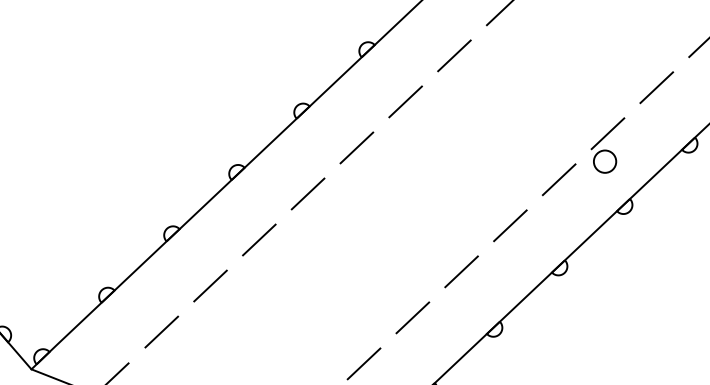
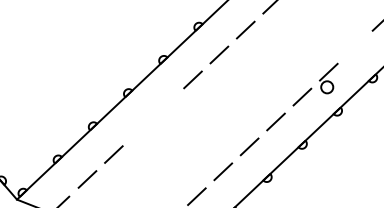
line: (655, 88) -> (354, 47), removed
line: (307, 193) -> (166, 104), removed
line: (259, 239) -> (140, 129), removed

